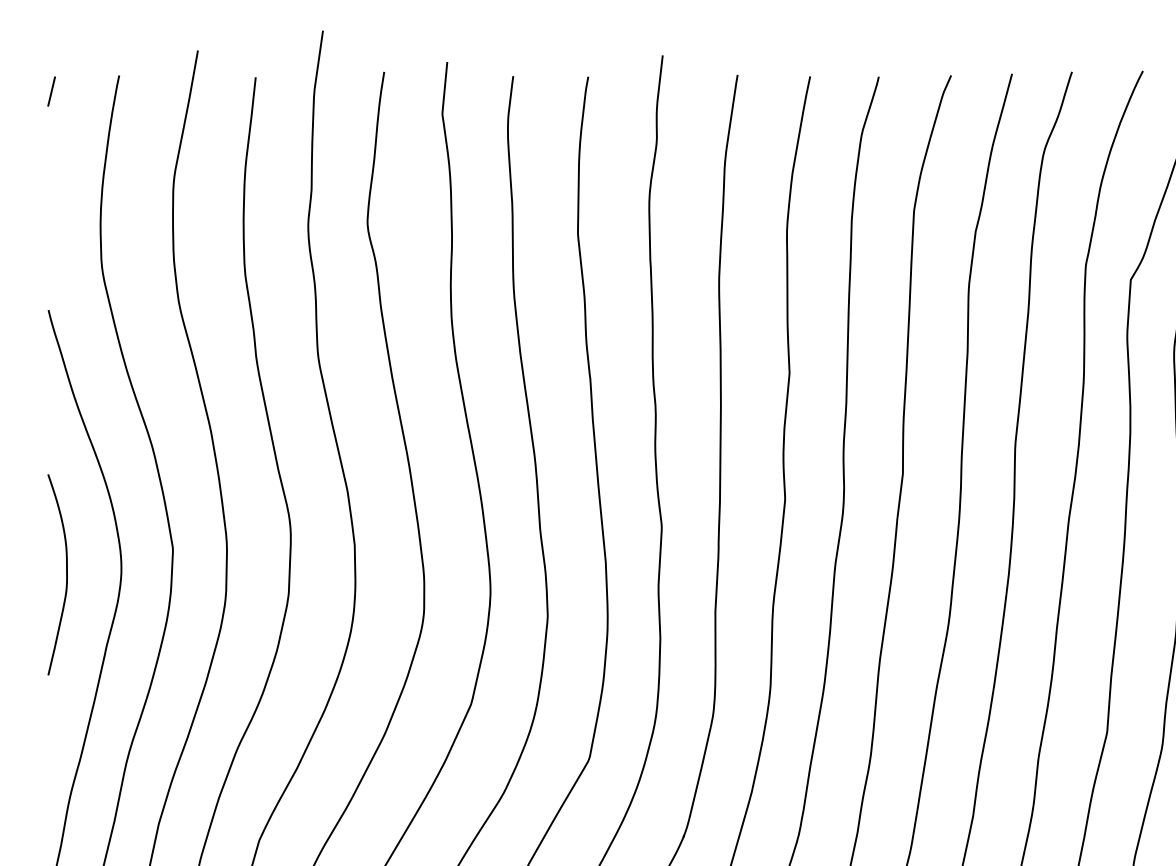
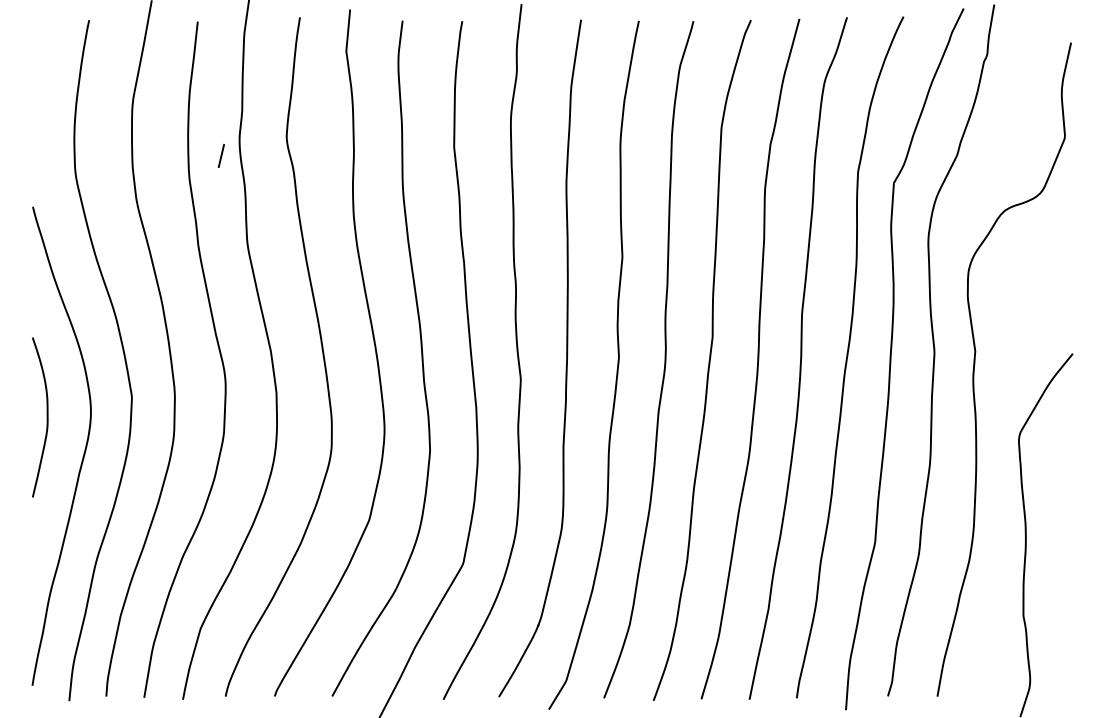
line: (50, 90) -> (220, 155), moved

